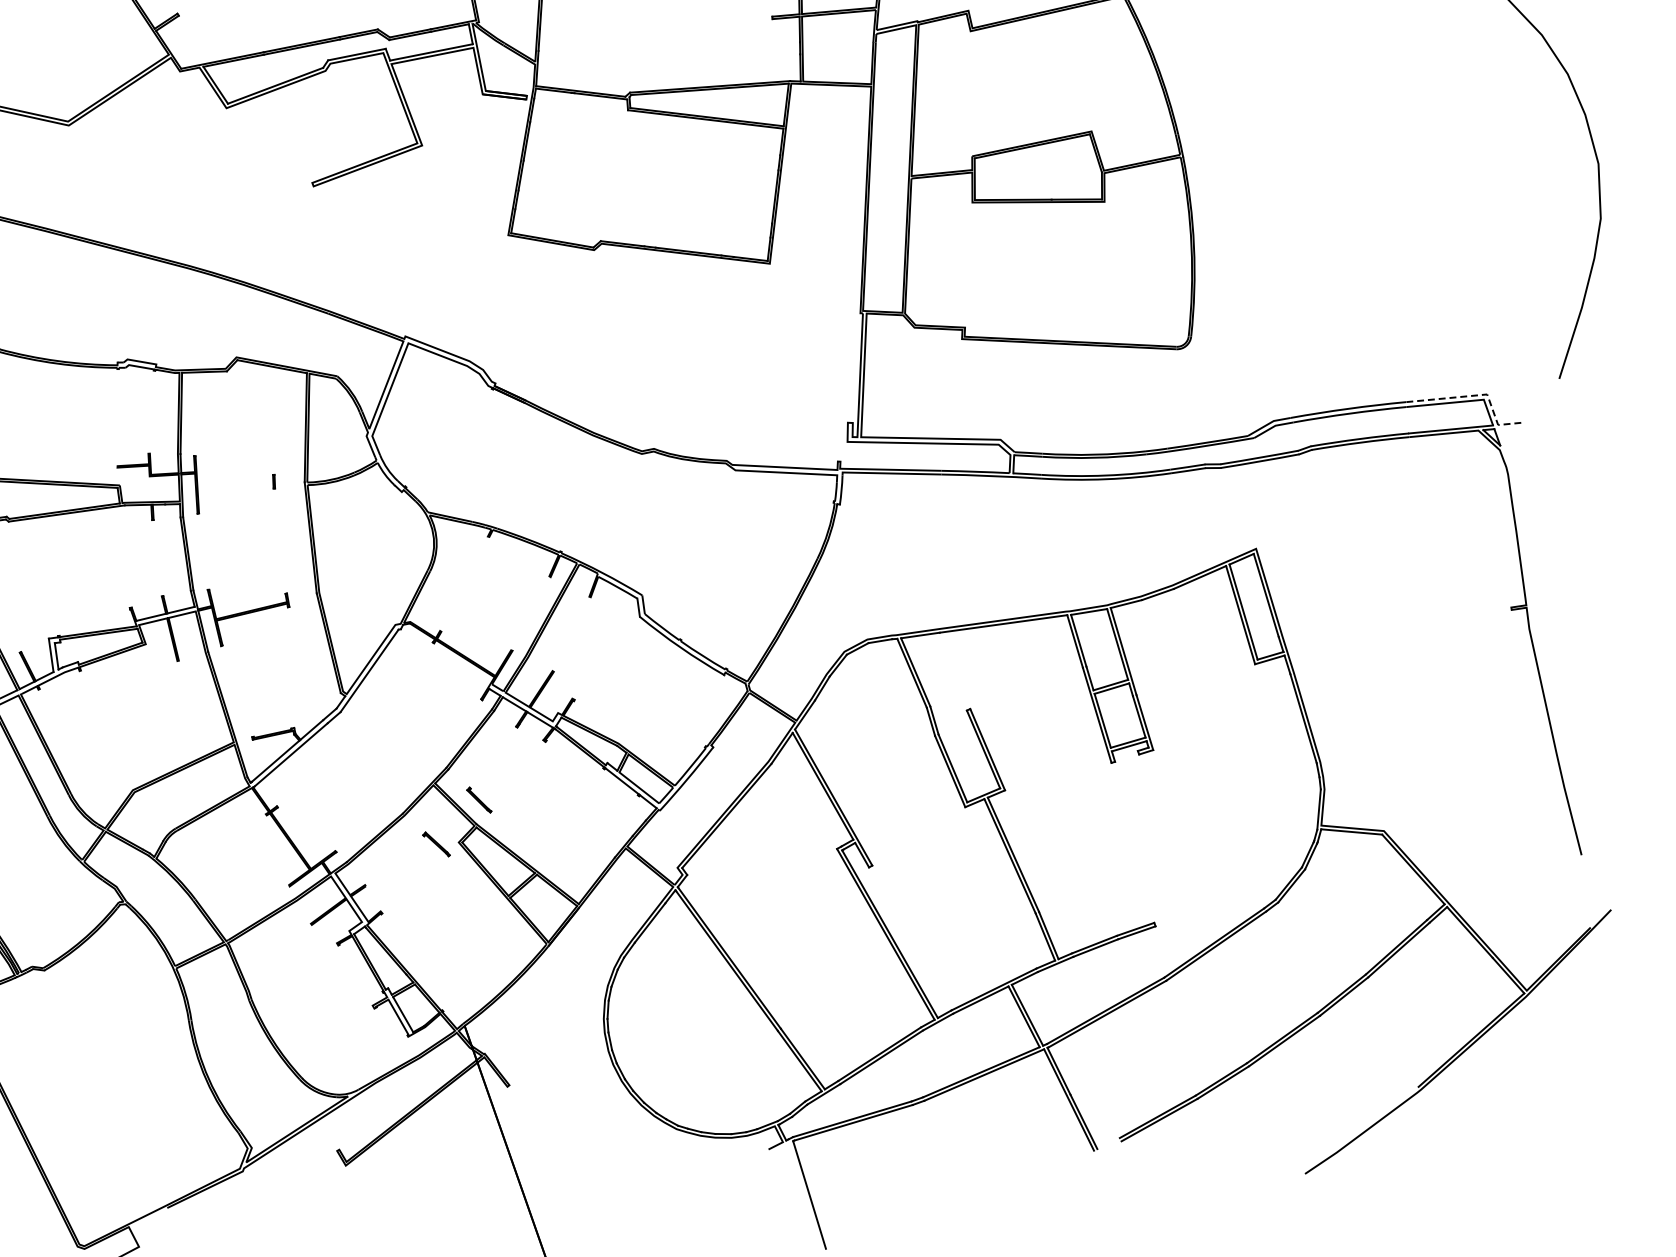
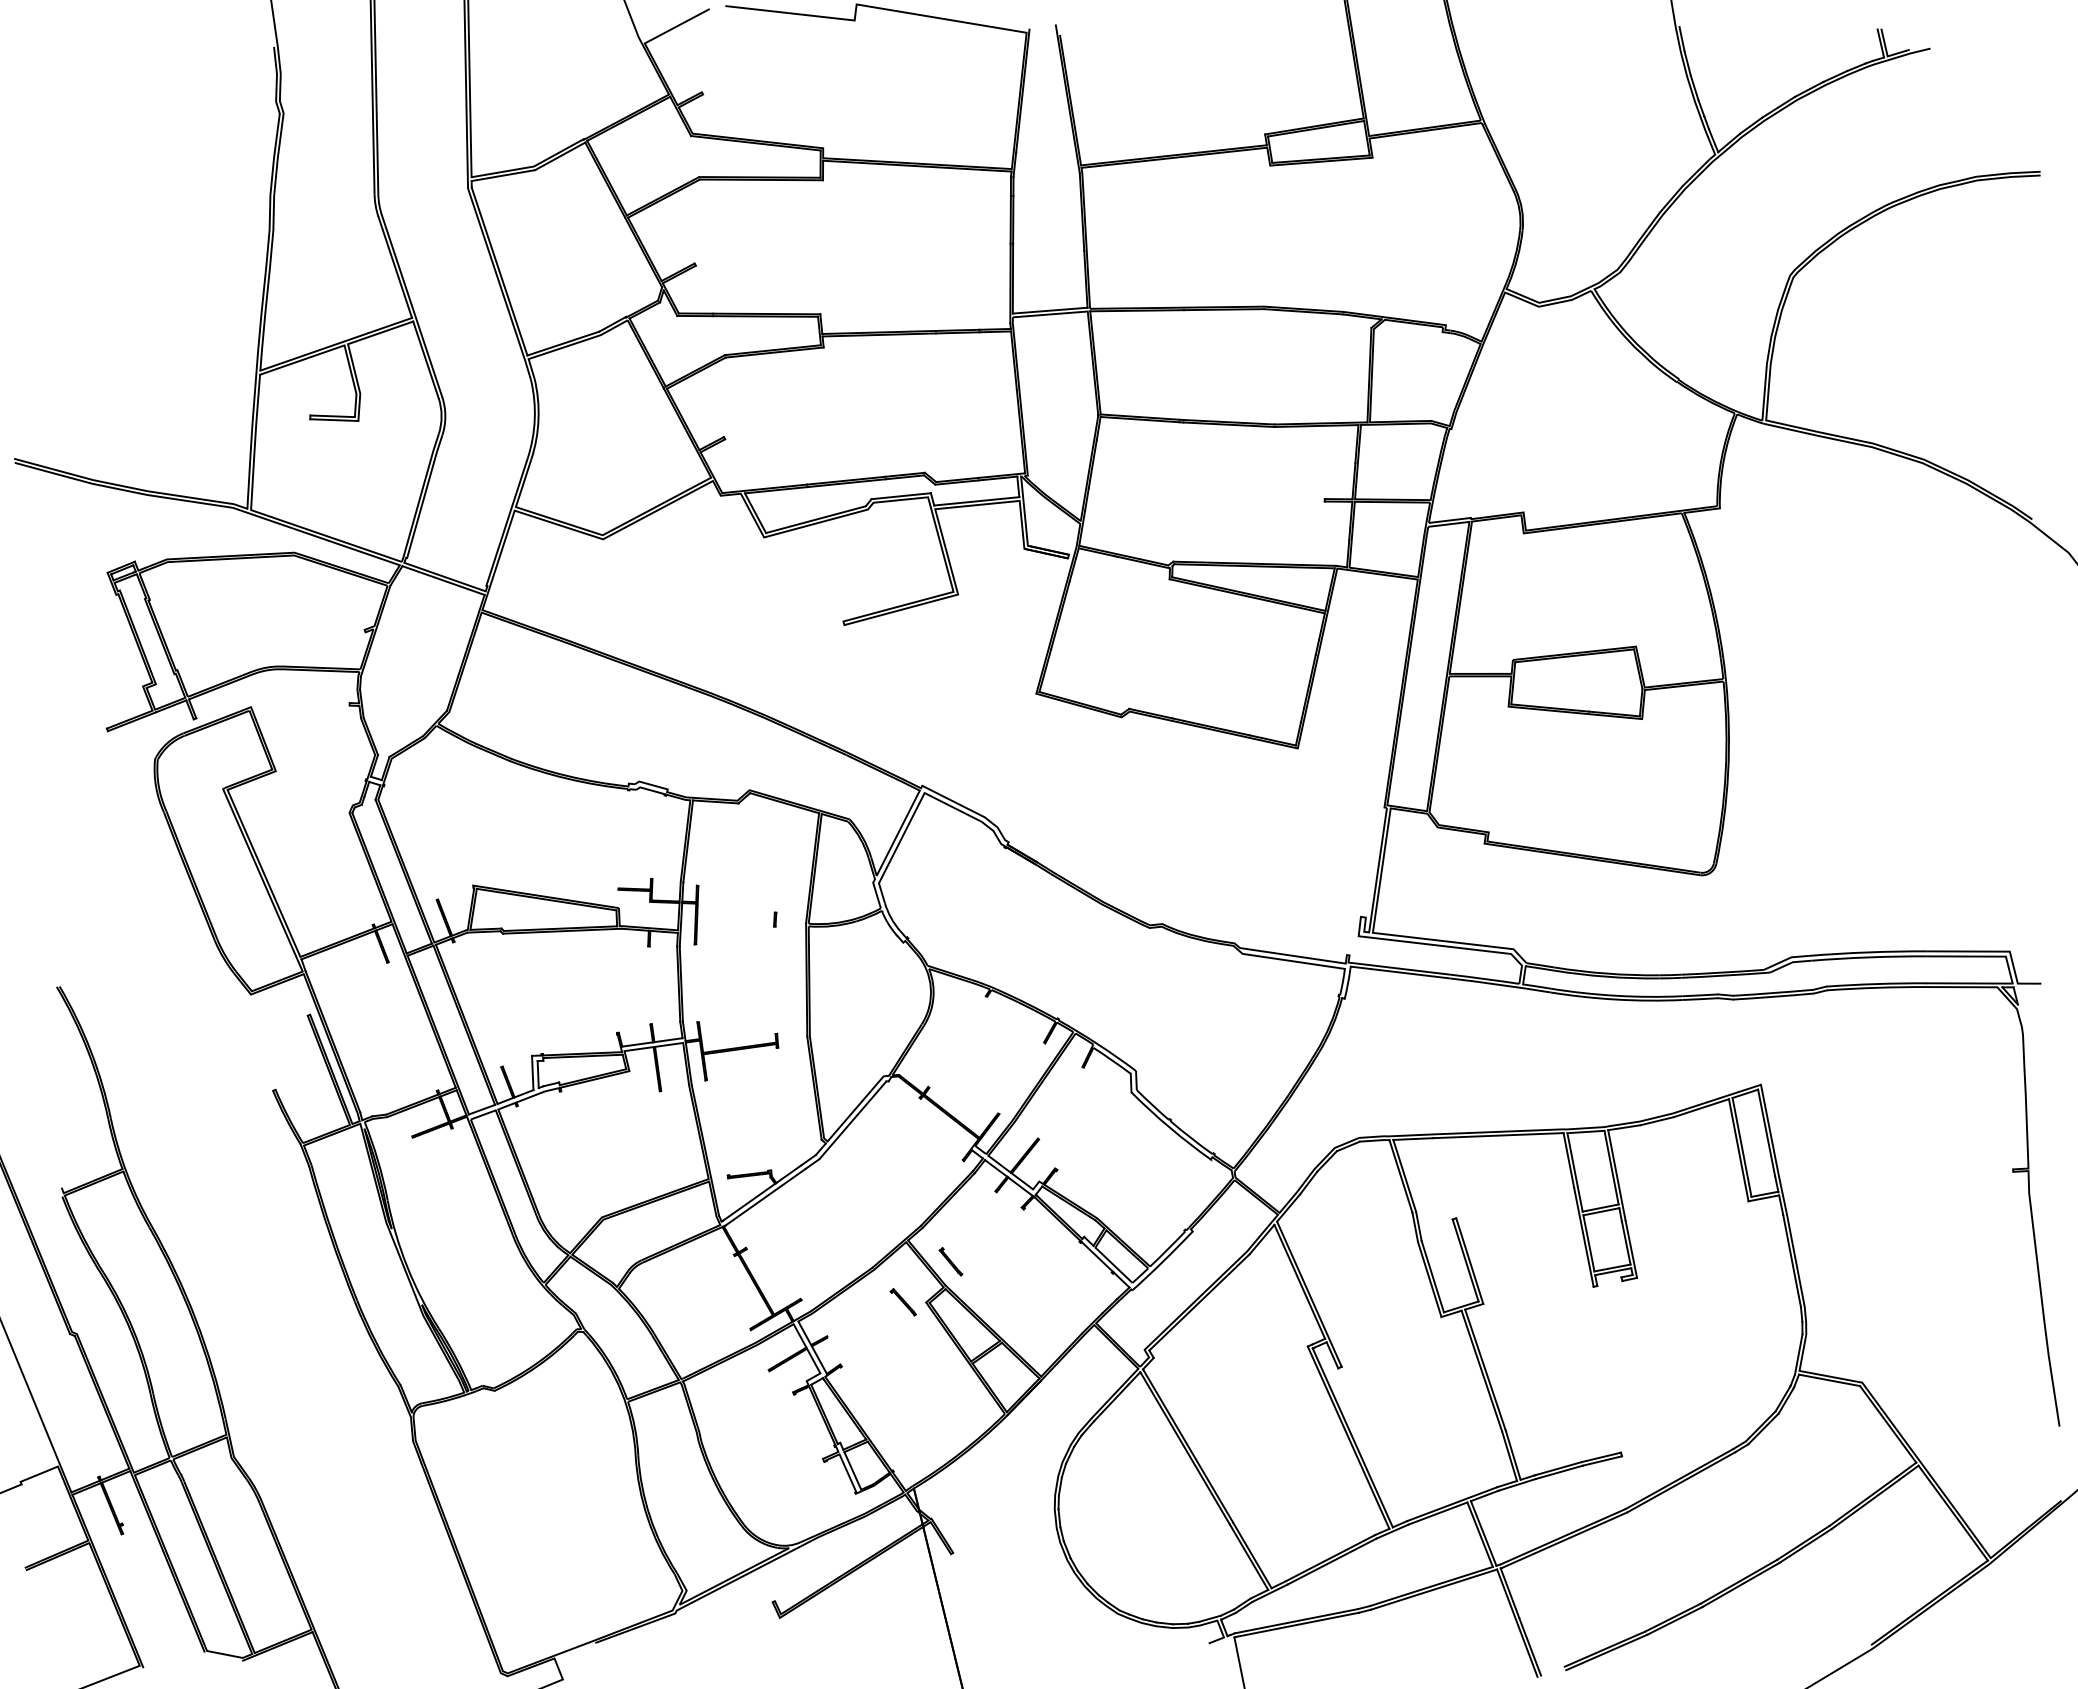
line: (1475, 395) -> (1997, 951), dashed -> solid

